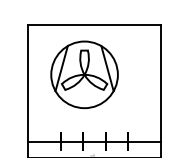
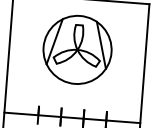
part: (84, 74) -> (77, 49), moved

